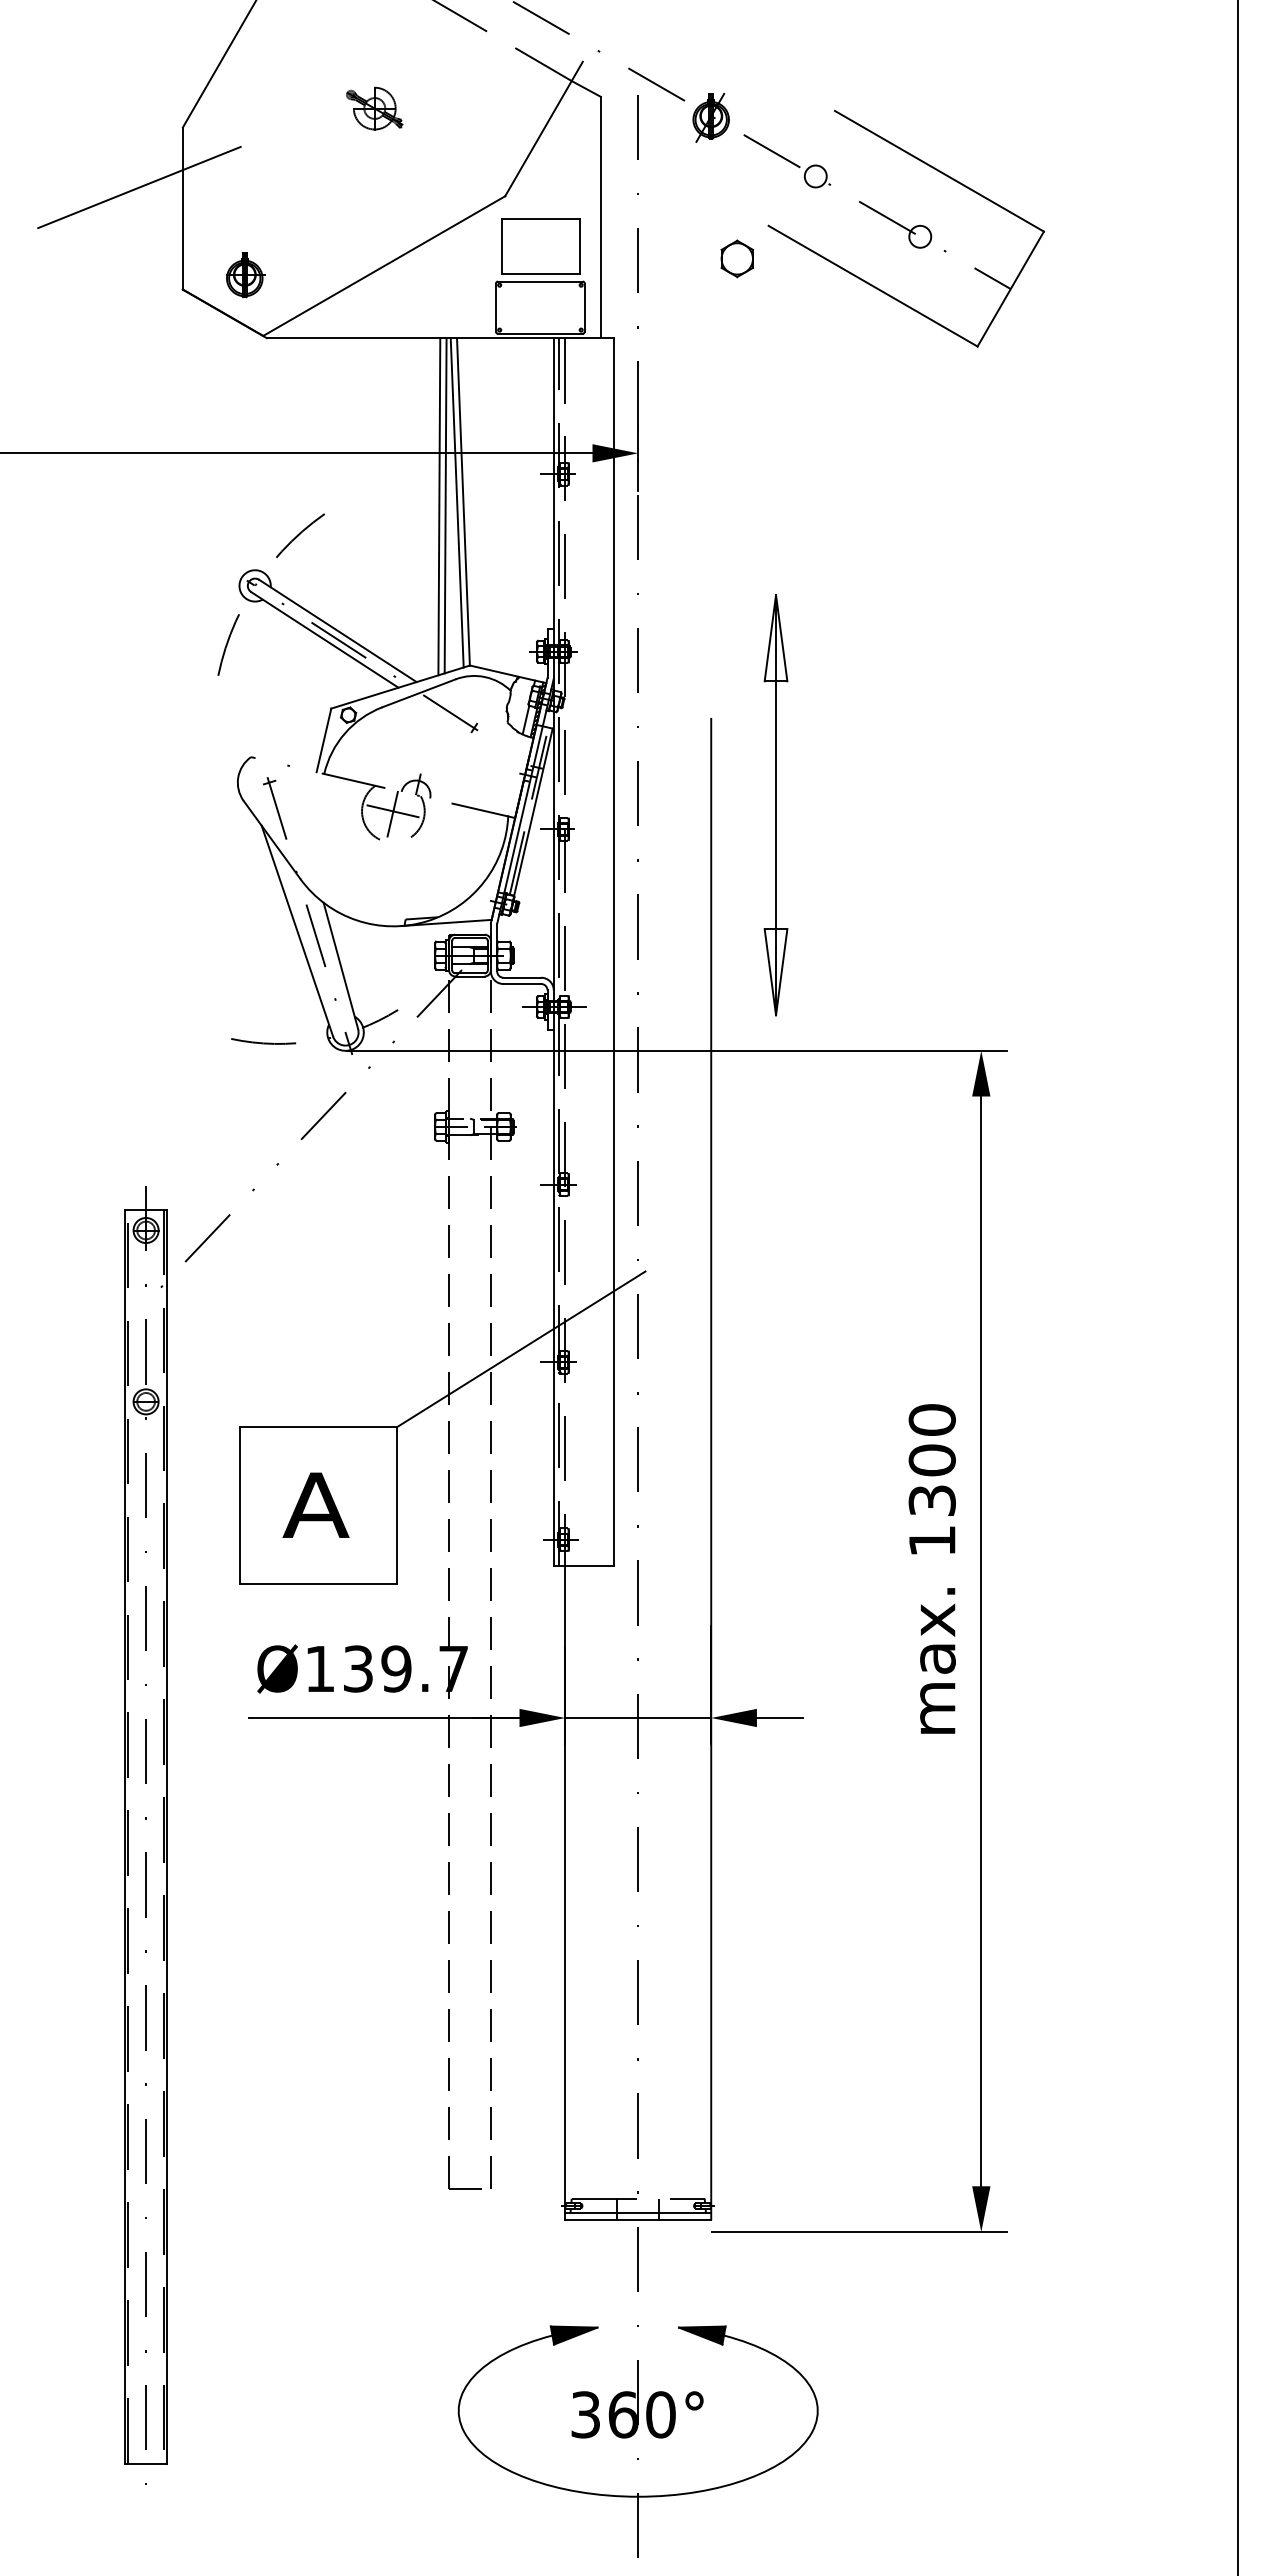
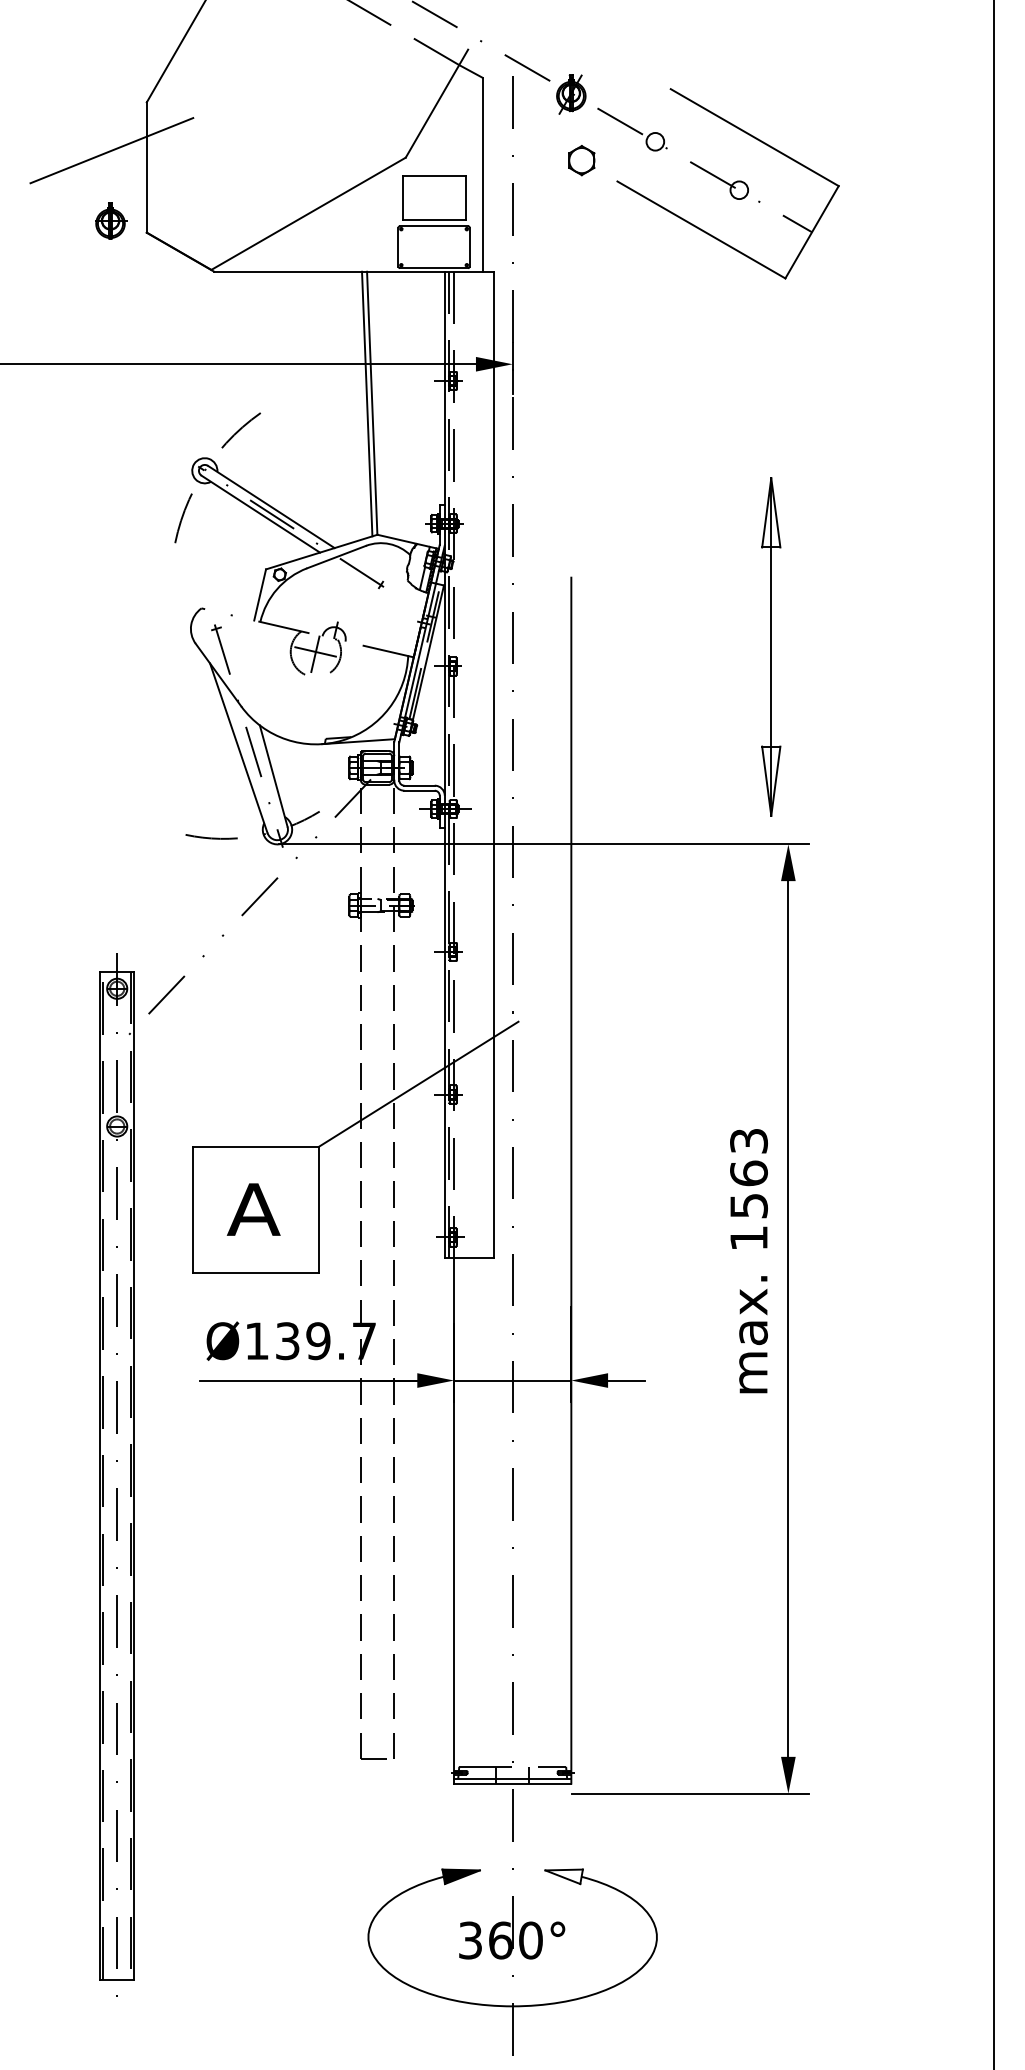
part: (374, 108) -> (300, 87), removed
part: (736, 258) -> (581, 160), moved
part: (245, 275) -> (111, 221), moved
line: (445, 505) -> (357, 406), removed
line: (439, 506) -> (352, 406), removed
part: (775, 805) -> (770, 647), moved
text: (931, 1459) -> (748, 1172), 1300 -> 1563
fill: (701, 2335) -> (563, 1876), removed

